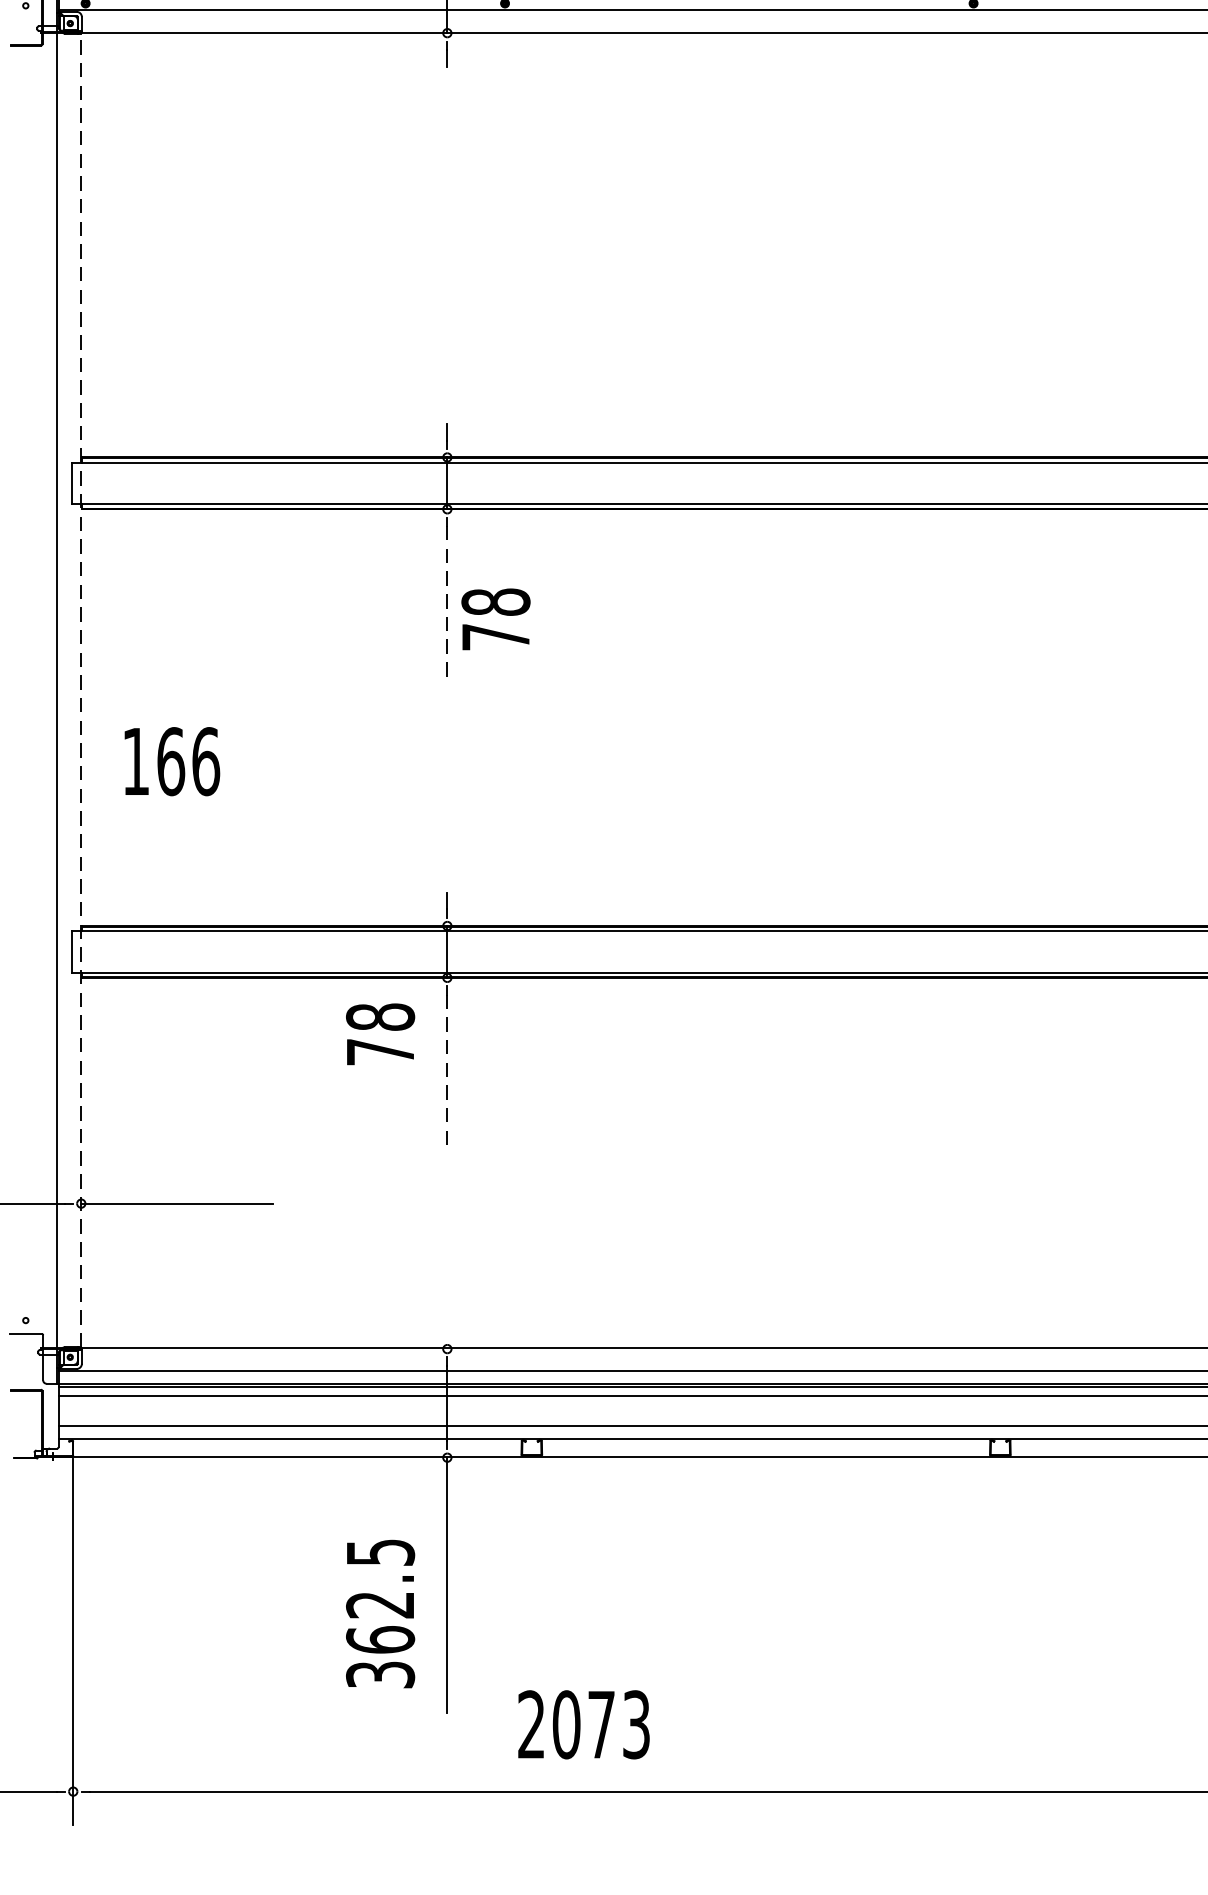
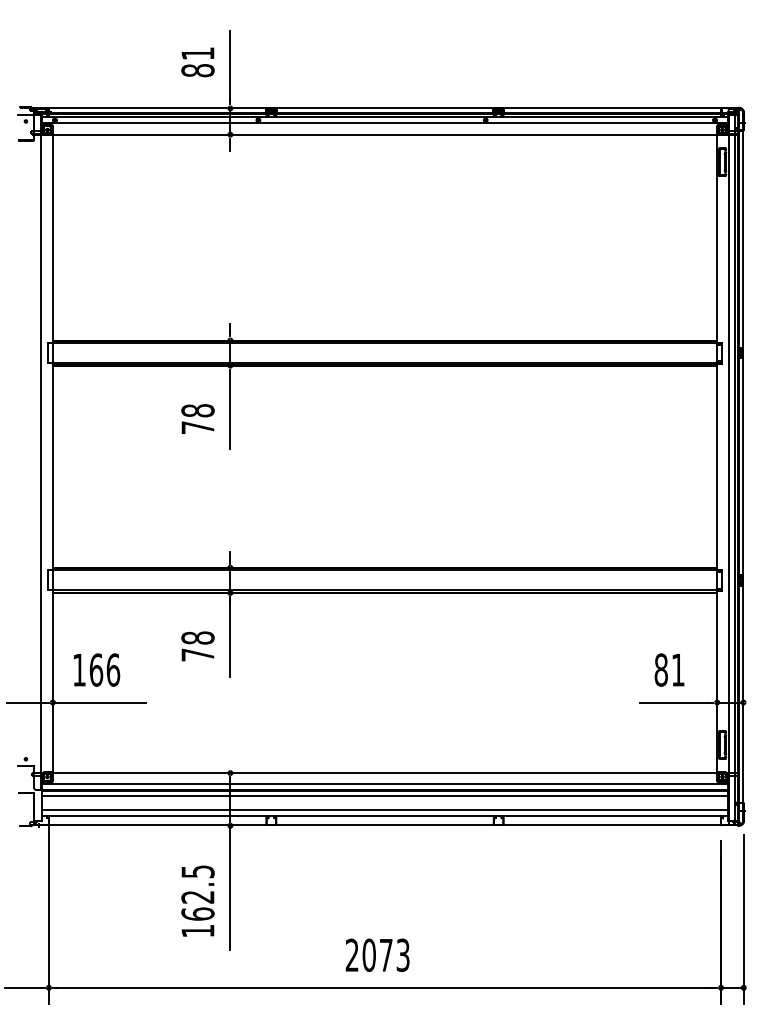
line: (447, 603) -> (230, 411), dashed -> solid
text: (494, 618) -> (197, 418), moved
line: (80, 690) -> (52, 453), dashed -> solid
text: (173, 760) -> (97, 669), moved
text: (379, 1034) -> (197, 646), moved
line: (447, 1071) -> (230, 638), dashed -> solid
text: (379, 1673) -> (197, 930), 362.5 -> 162.5
text: (583, 1725) -> (377, 955), moved

